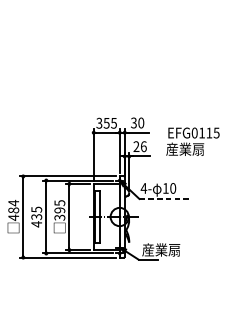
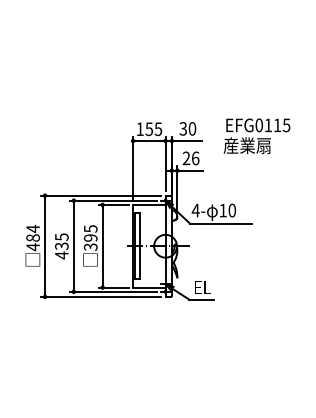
text: (98, 123) -> (139, 129), 355 -> 155
text: (192, 141) -> (256, 136), moved
line: (163, 198) -> (220, 223), dashed -> solid
text: (161, 250) -> (217, 287), 産業扇 -> EL

